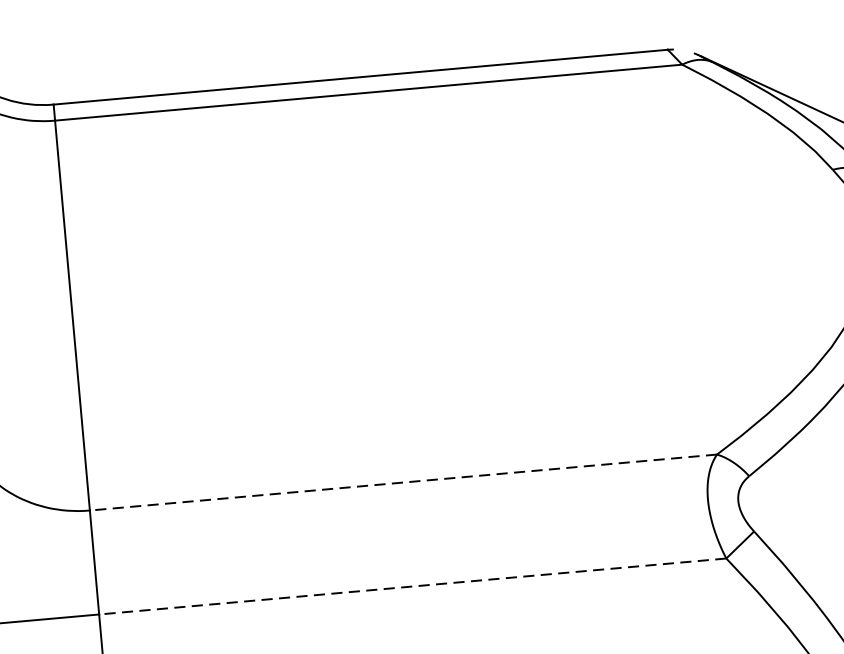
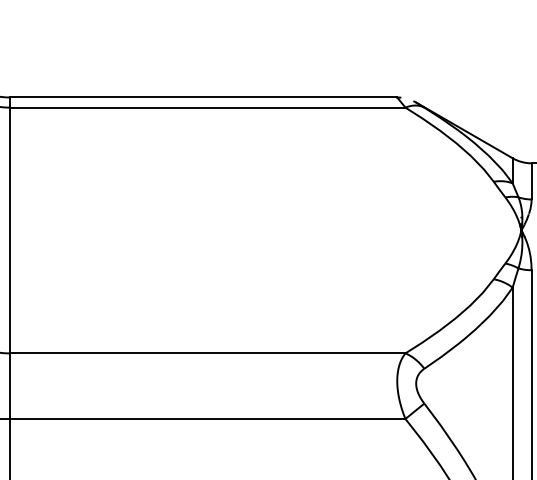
line: (403, 482) -> (207, 353), dashed -> solid
line: (412, 585) -> (207, 418), dashed -> solid

